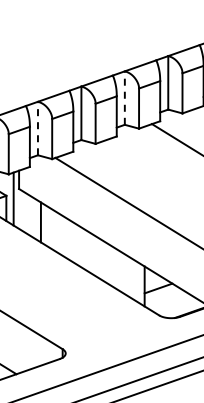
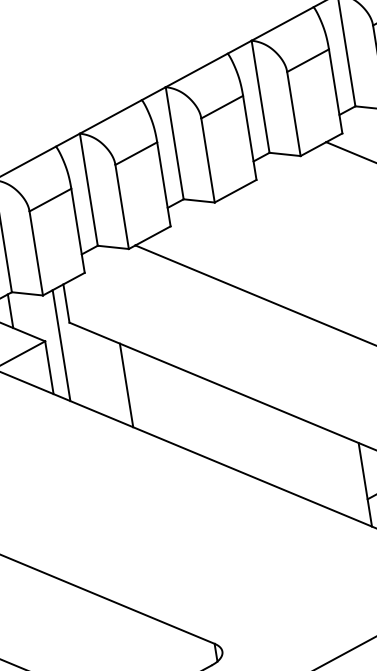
line: (124, 98) -> (260, 97), dashed -> solid
line: (37, 128) -> (87, 189), dashed -> solid

